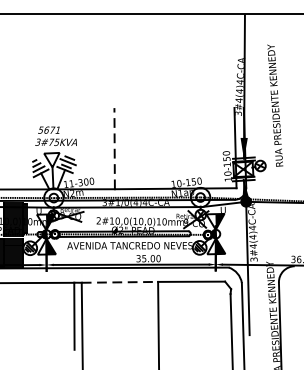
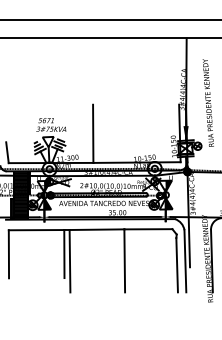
line: (115, 148) -> (93, 133), dashed -> solid
line: (120, 282) -> (97, 229), dashed -> solid

